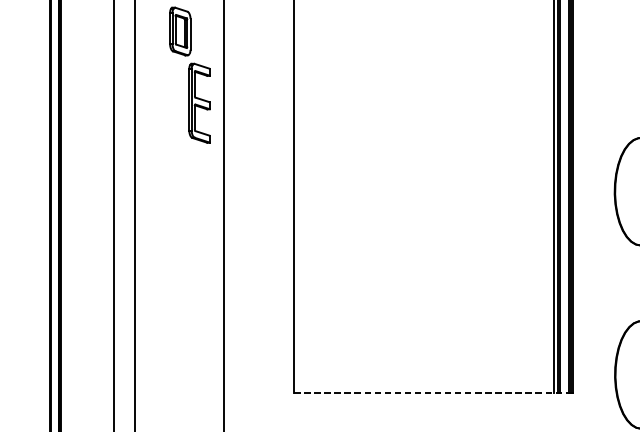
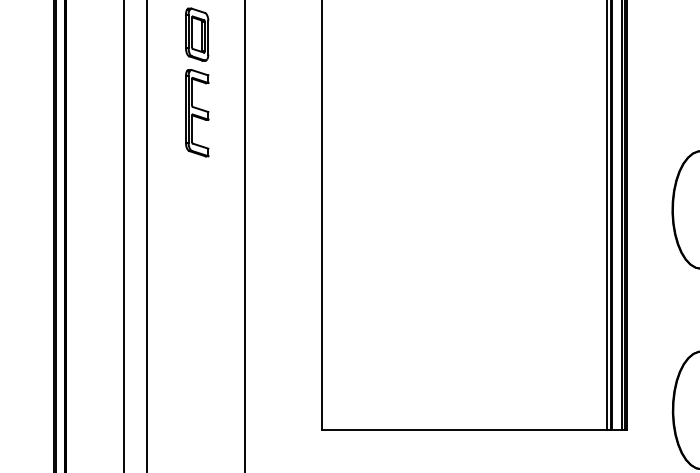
part: (199, 103) -> (197, 113), moved
line: (433, 393) -> (474, 430), dashed -> solid

